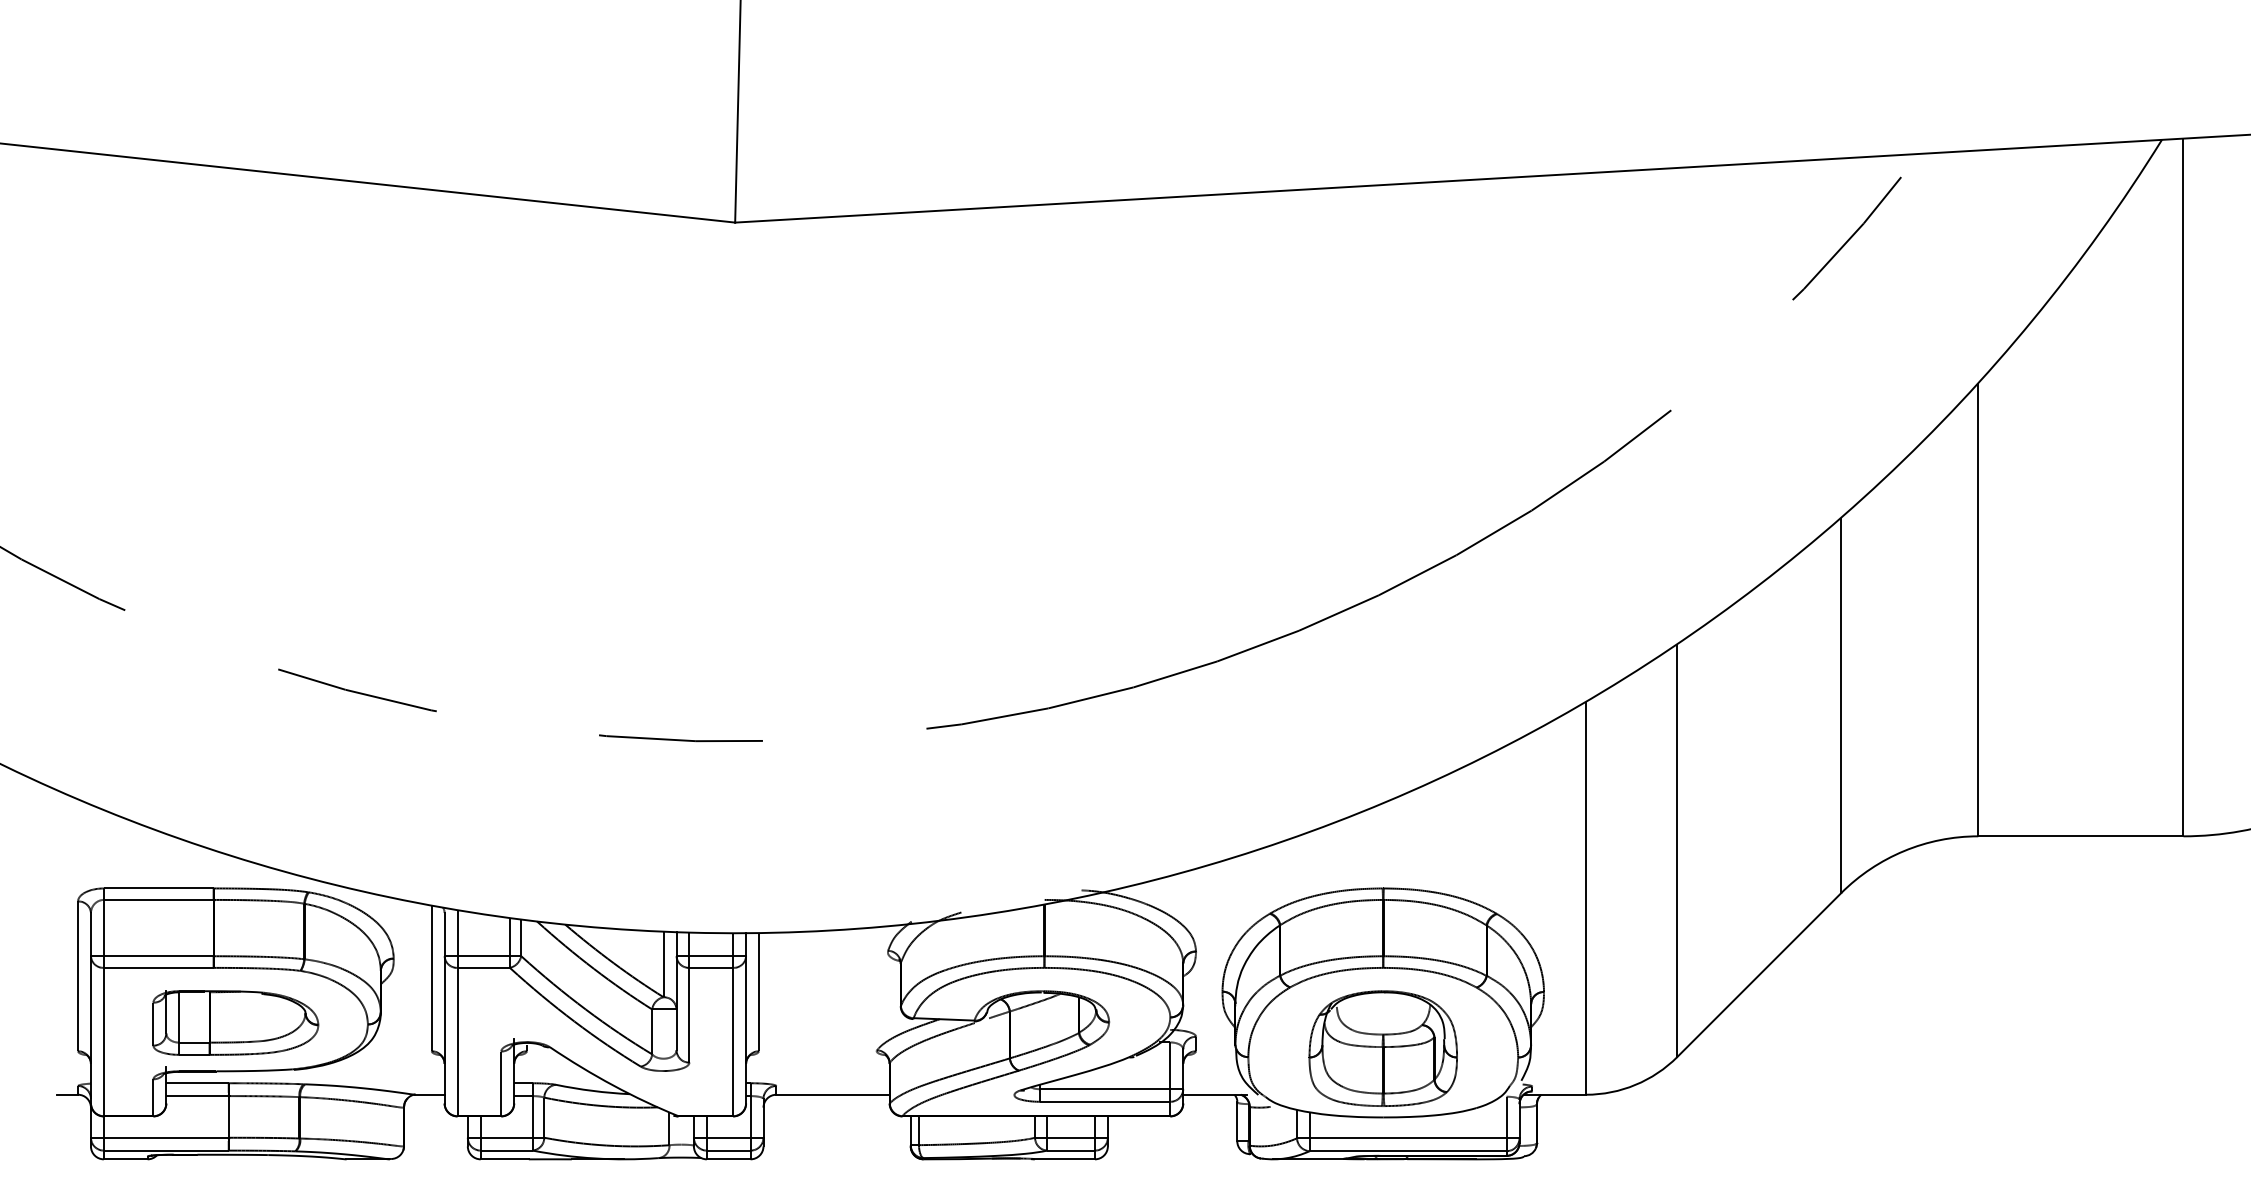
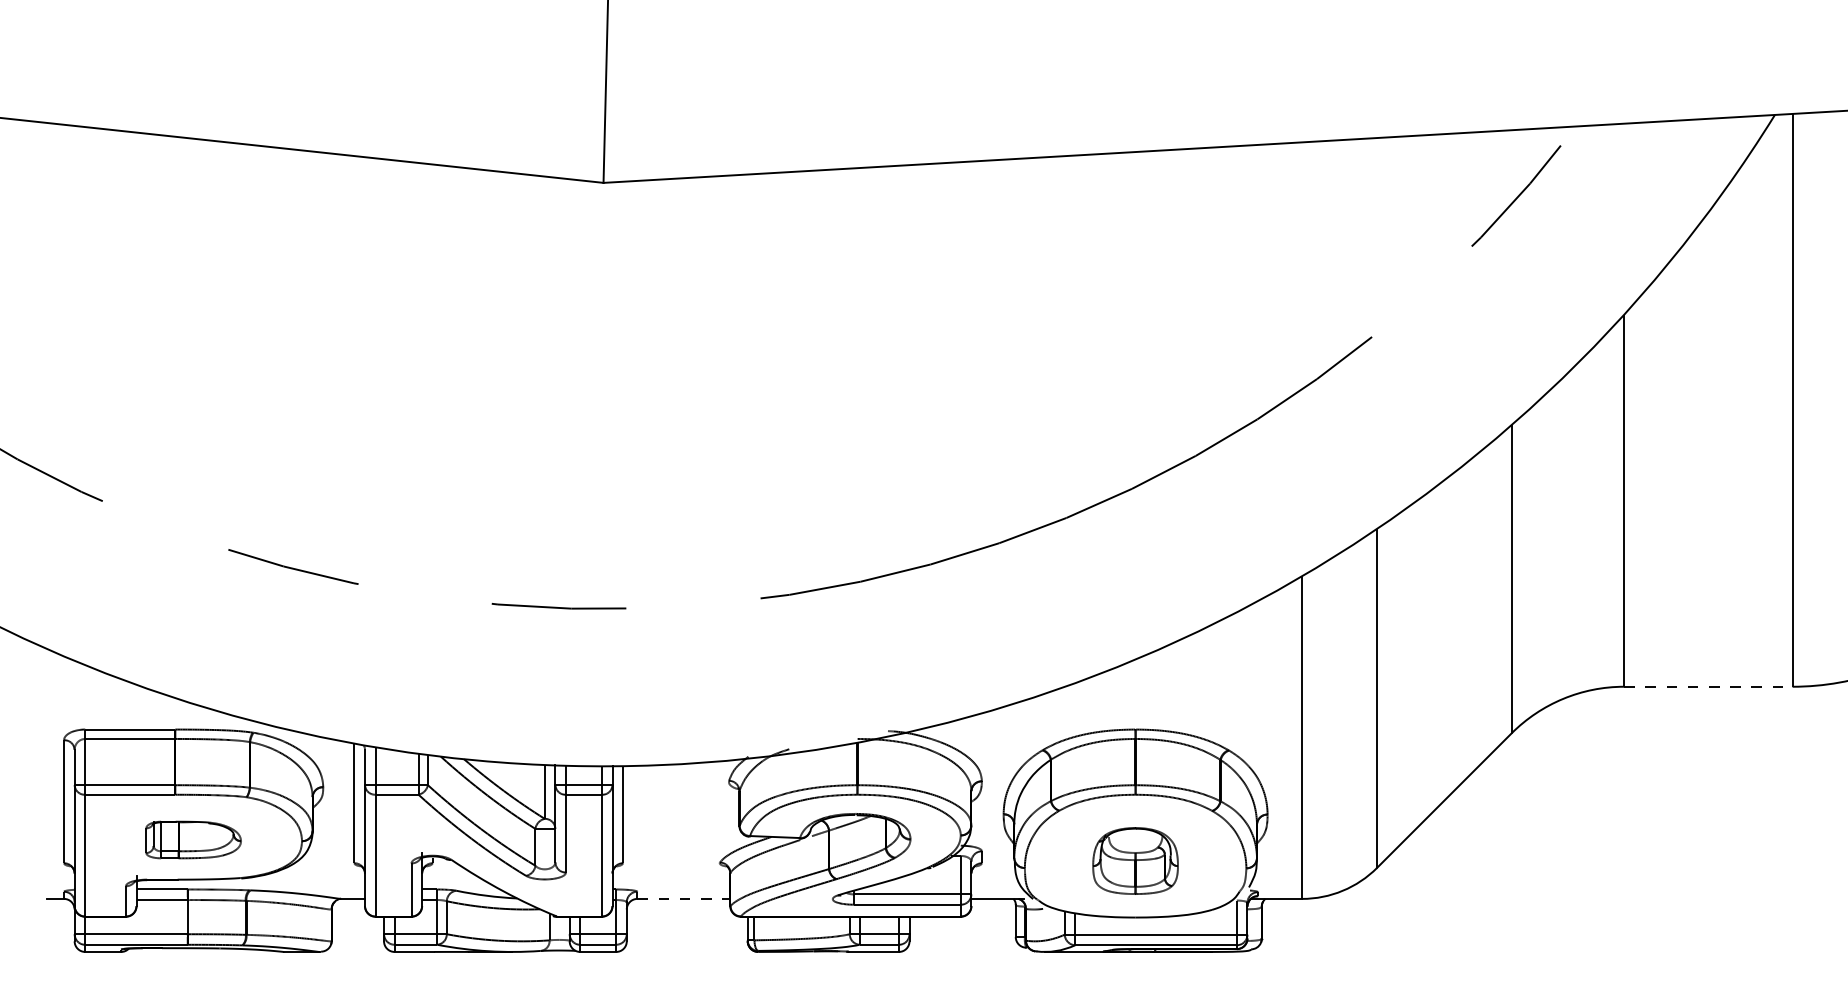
line: (2080, 836) -> (1708, 686), solid -> dashed
part: (235, 1022) -> (193, 839), size x0.7
part: (1382, 1048) -> (1134, 860), size x0.7
line: (833, 1094) -> (684, 898), solid -> dashed

